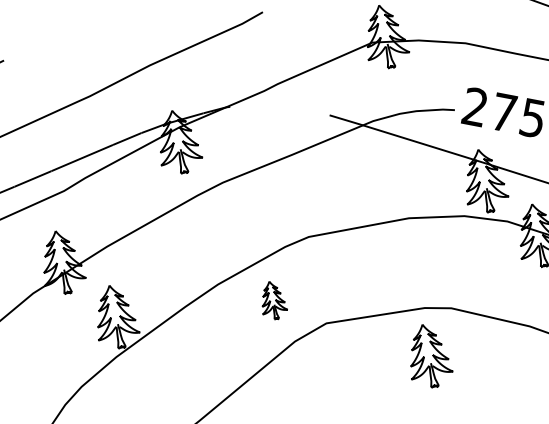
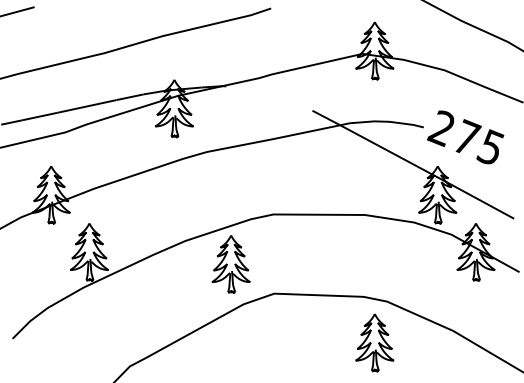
part: (272, 300) -> (230, 264), size x1.67
part: (428, 355) -> (374, 342), moved

